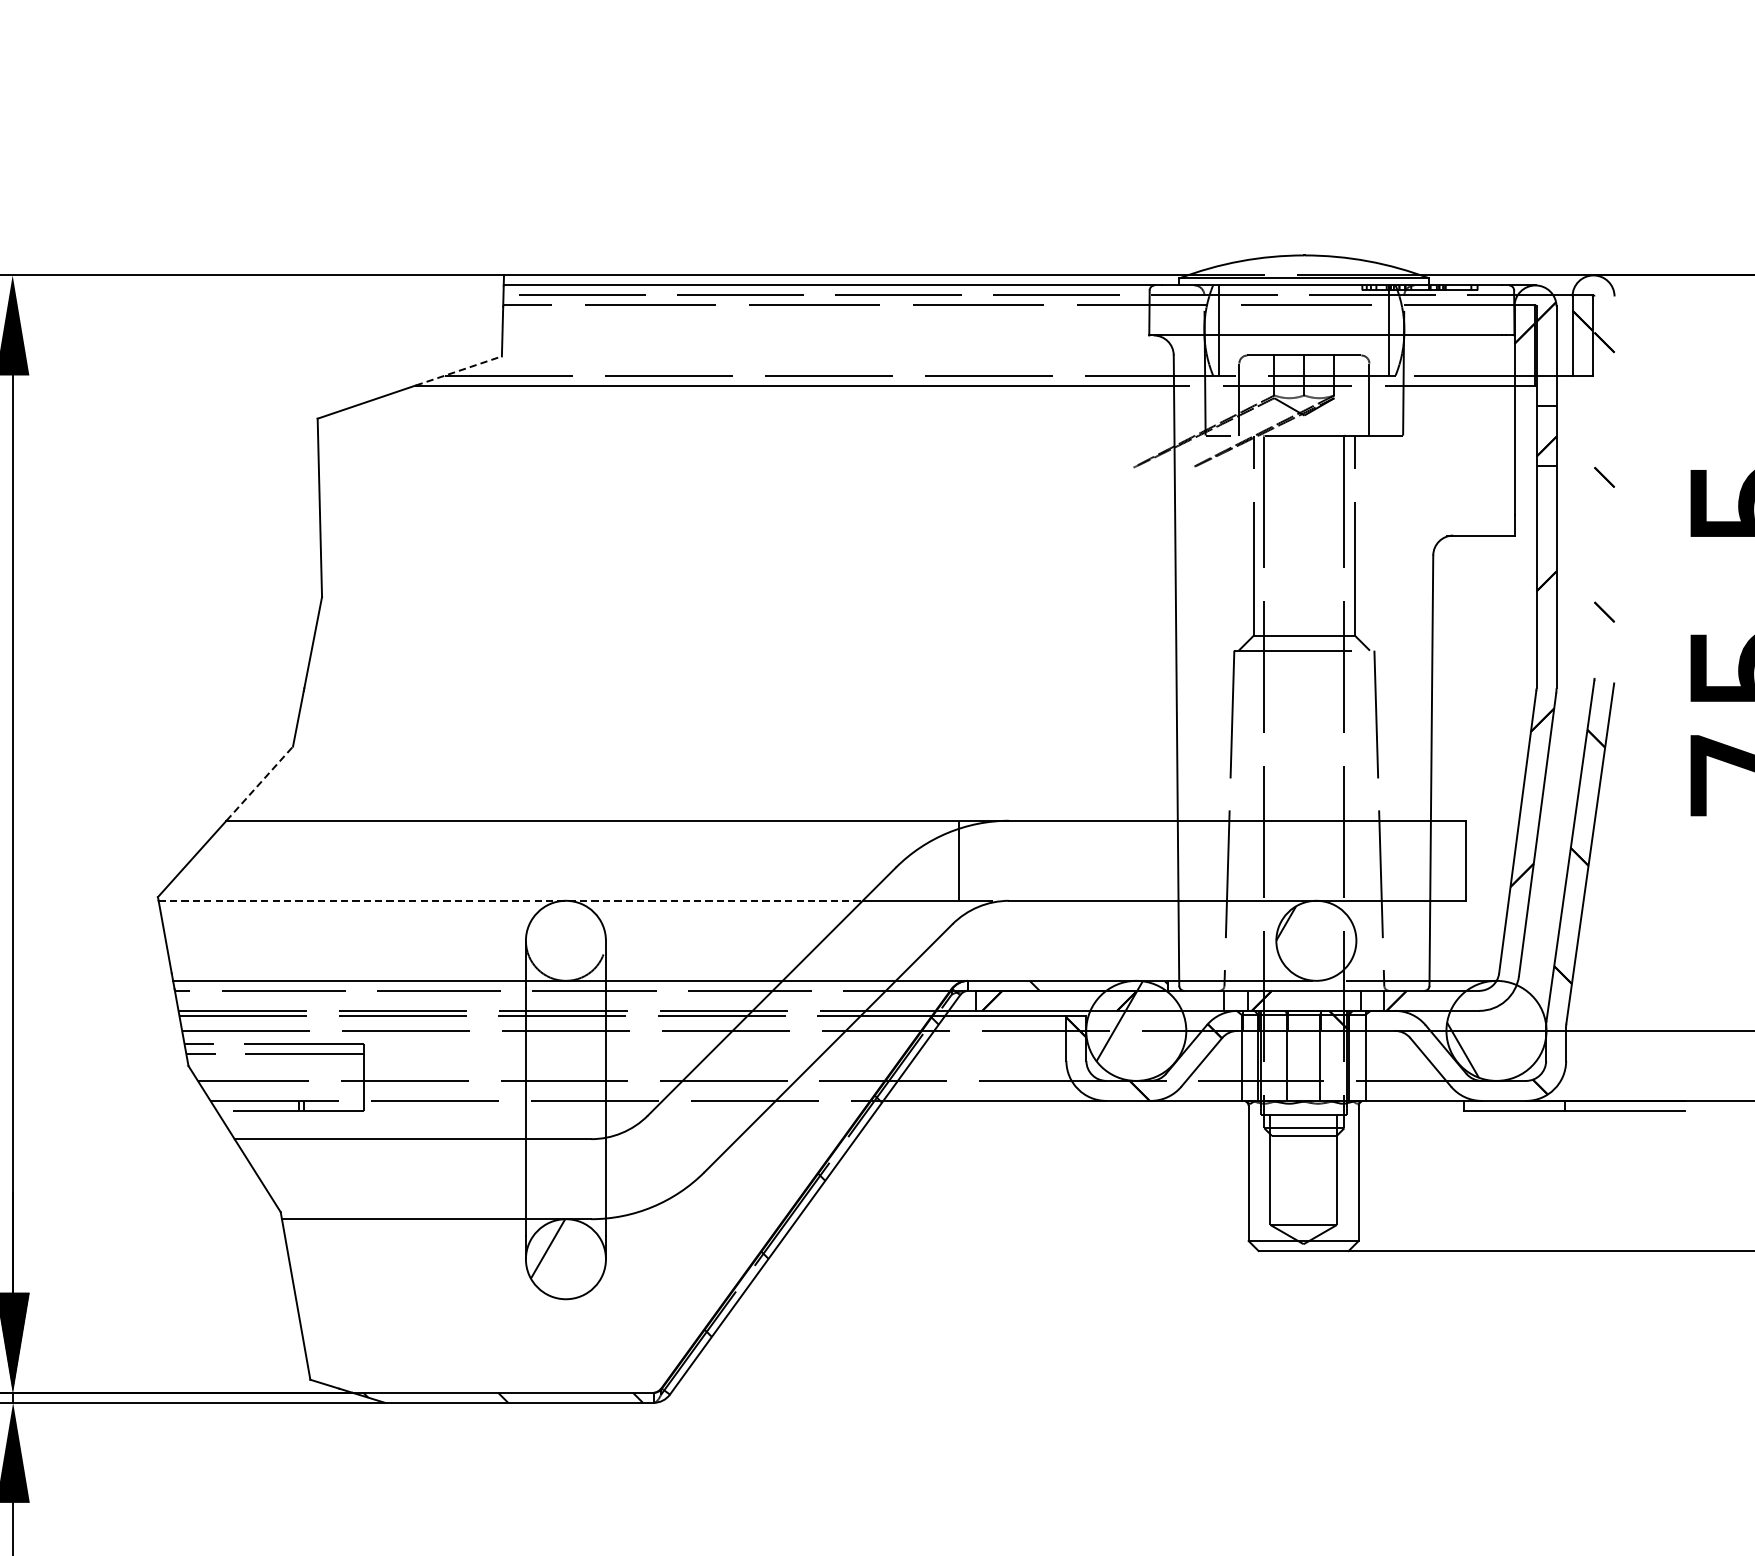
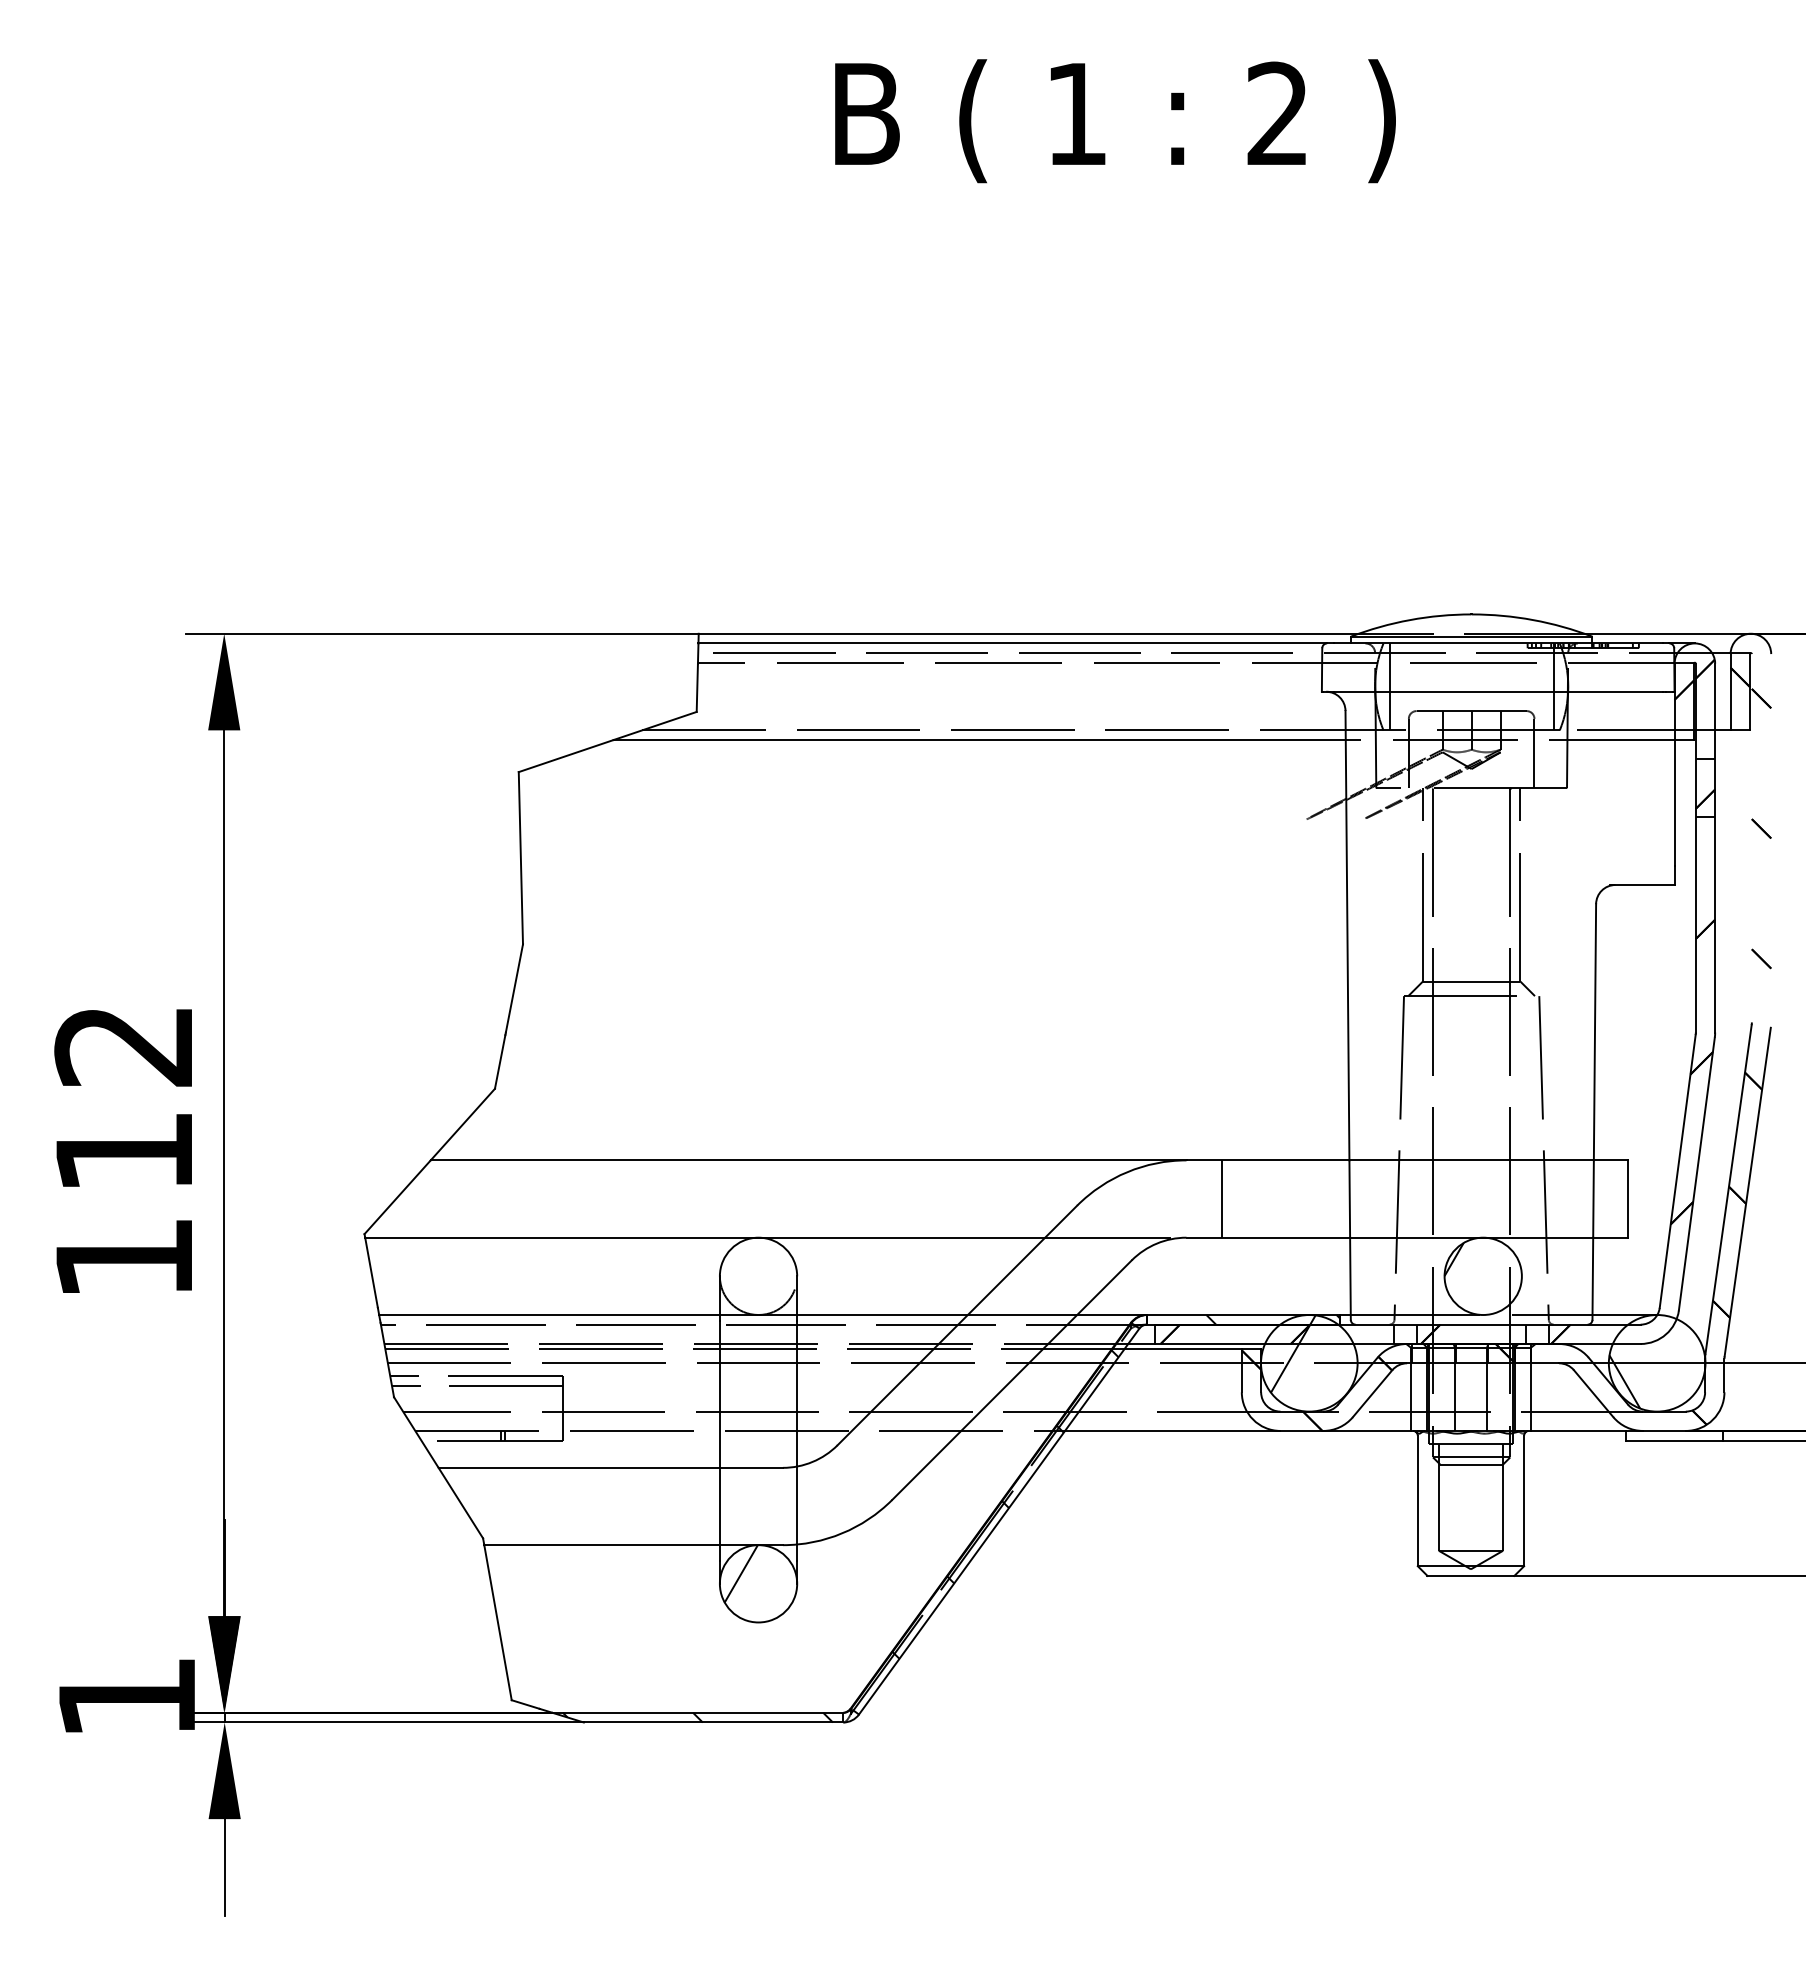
line: (459, 371) -> (655, 726), dashed -> solid
line: (260, 783) -> (463, 1124), dashed -> solid
line: (959, 860) -> (1222, 1198), moved
line: (511, 900) -> (705, 1237), dashed -> solid

